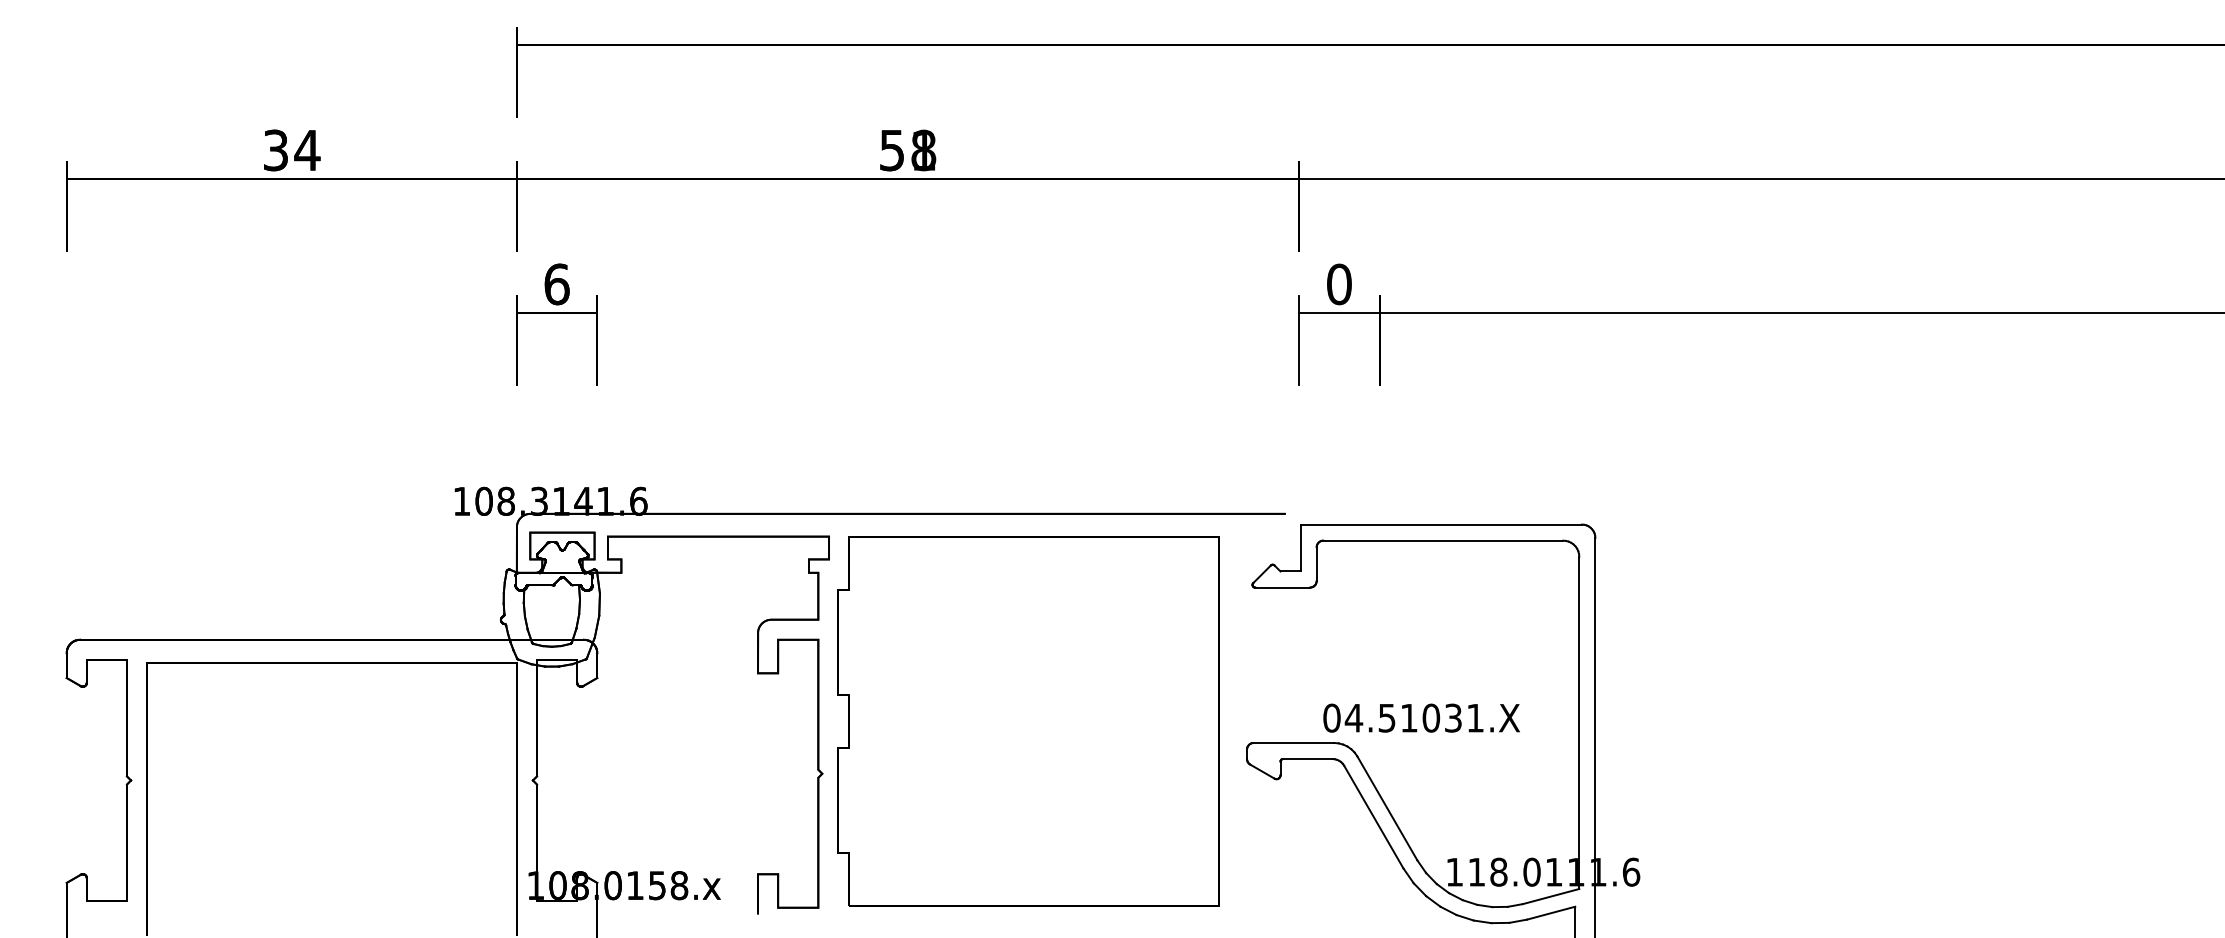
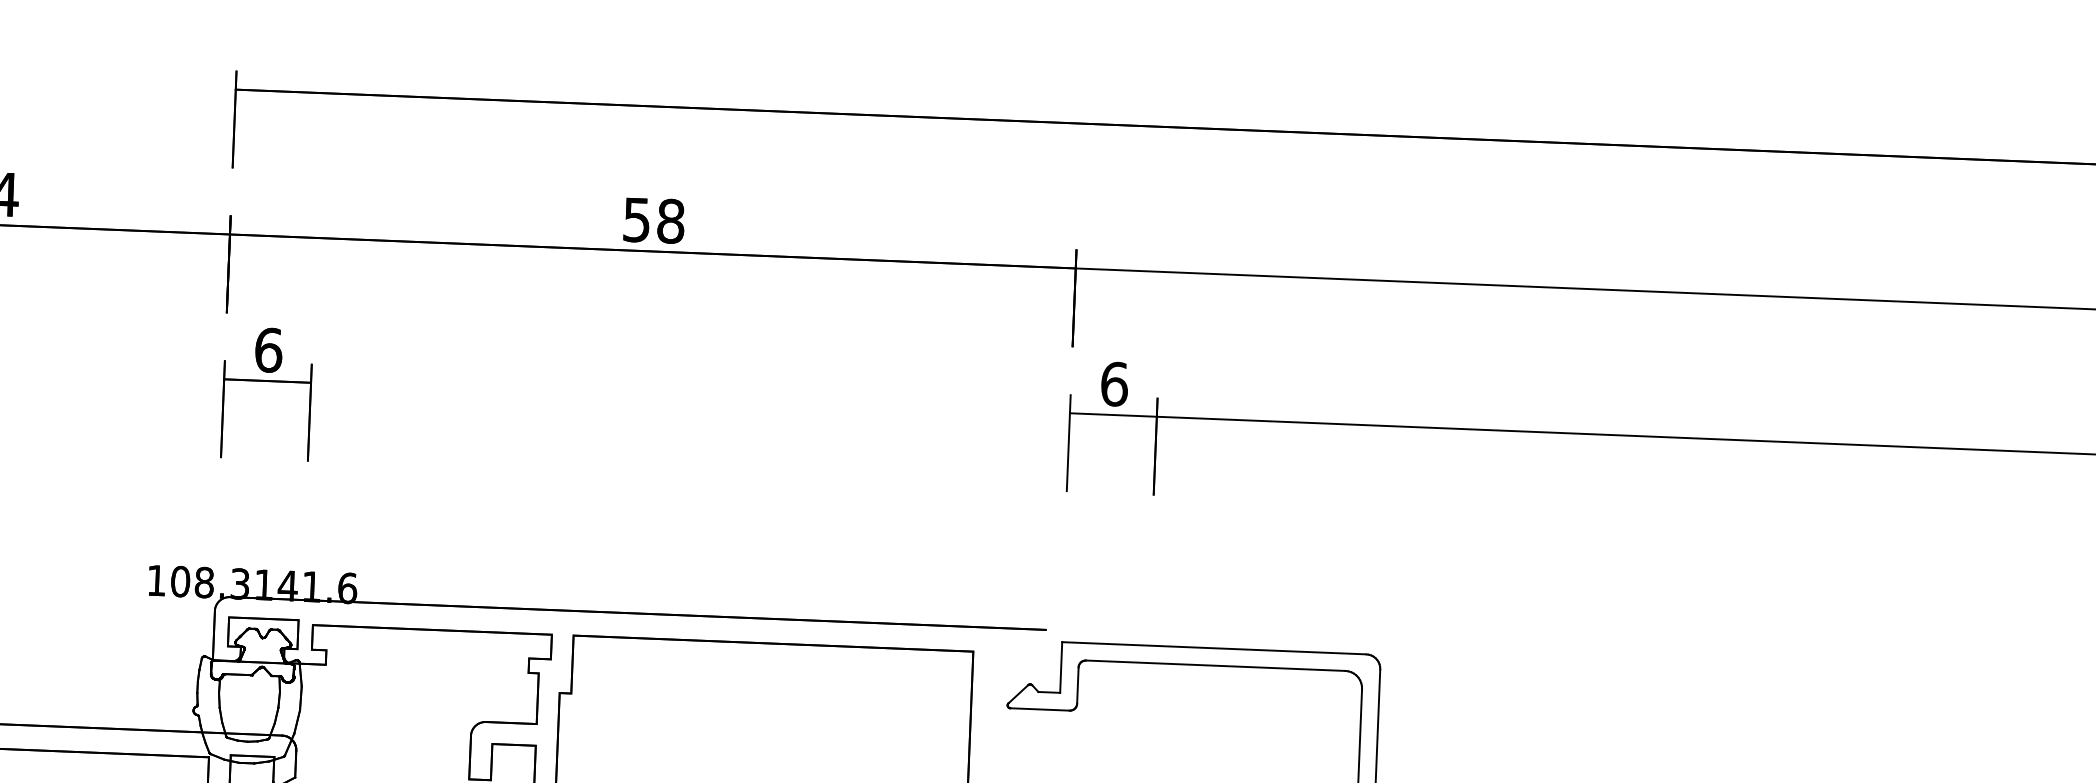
text: (923, 150) -> (670, 221), 51 -> 58
text: (1339, 284) -> (1114, 384), 0 -> 6

